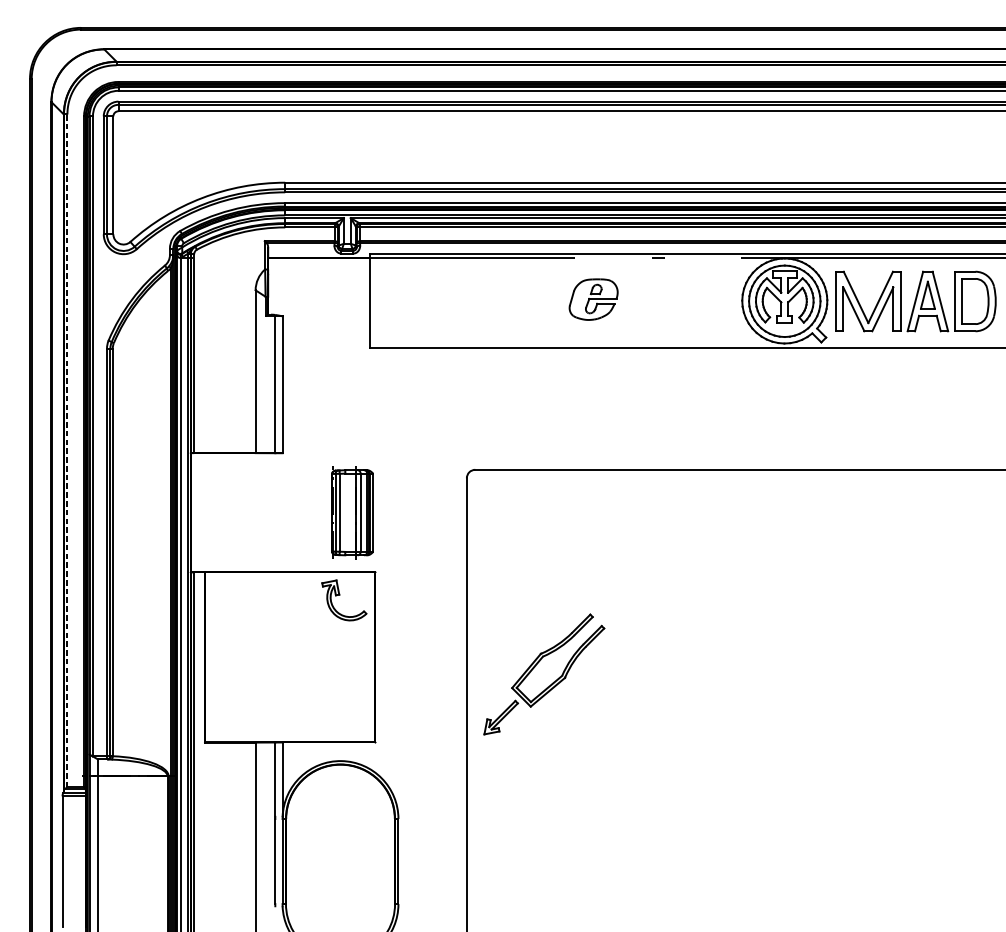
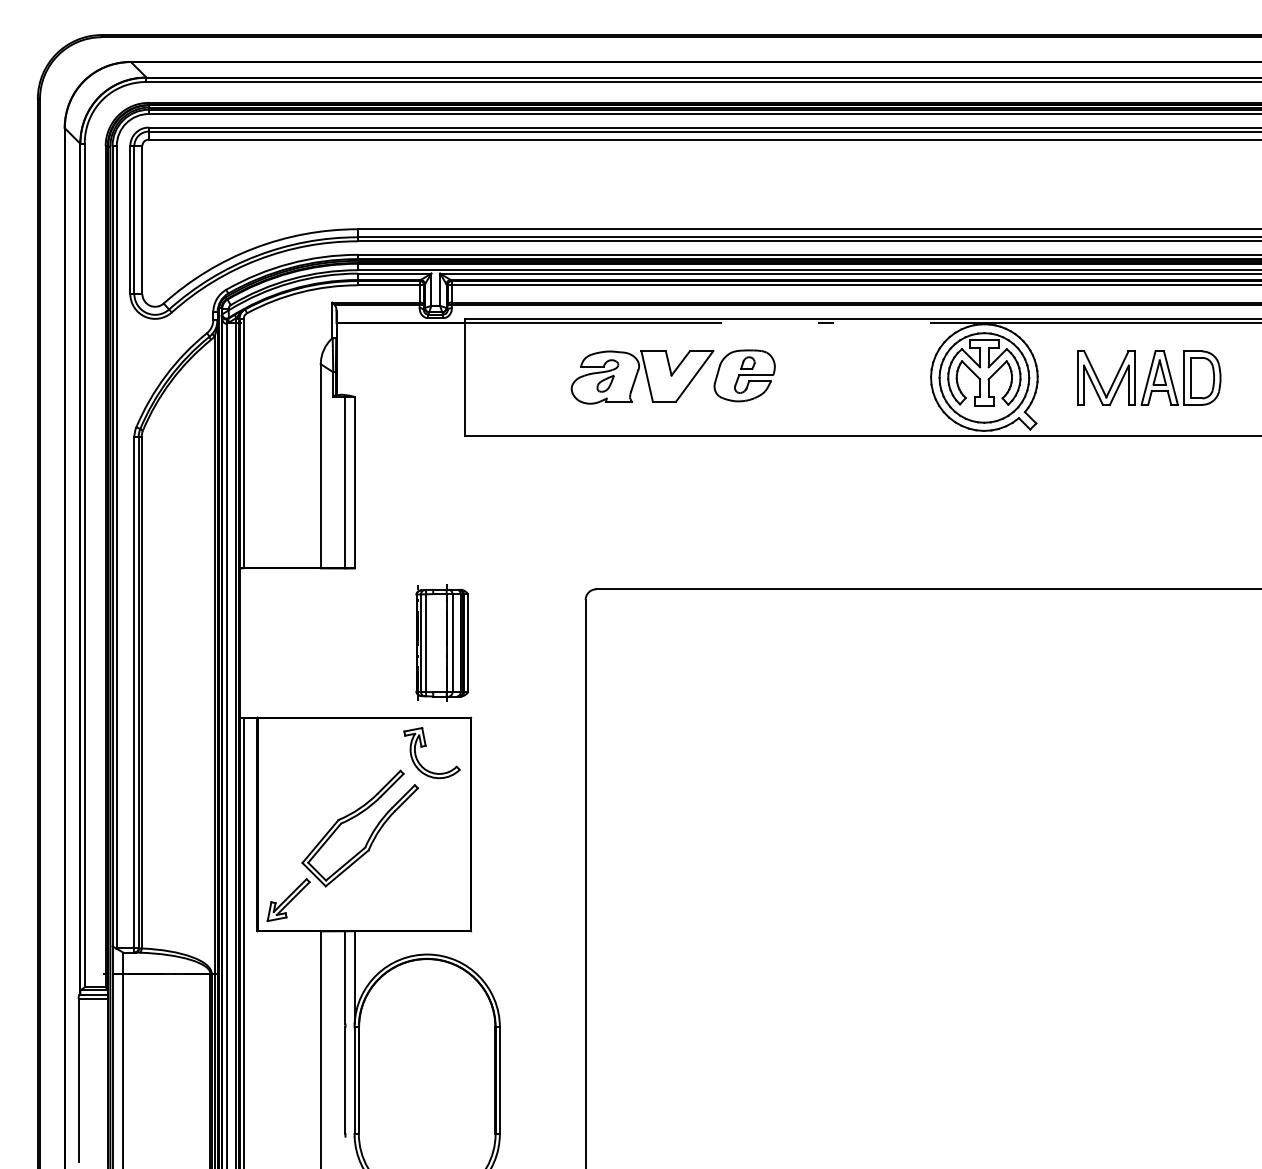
part: (512, 300) -> (642, 377), added
part: (916, 300) -> (1149, 377), size x0.71
line: (67, 450) -> (84, 565), dashed -> solid
part: (536, 666) -> (332, 835), moved

